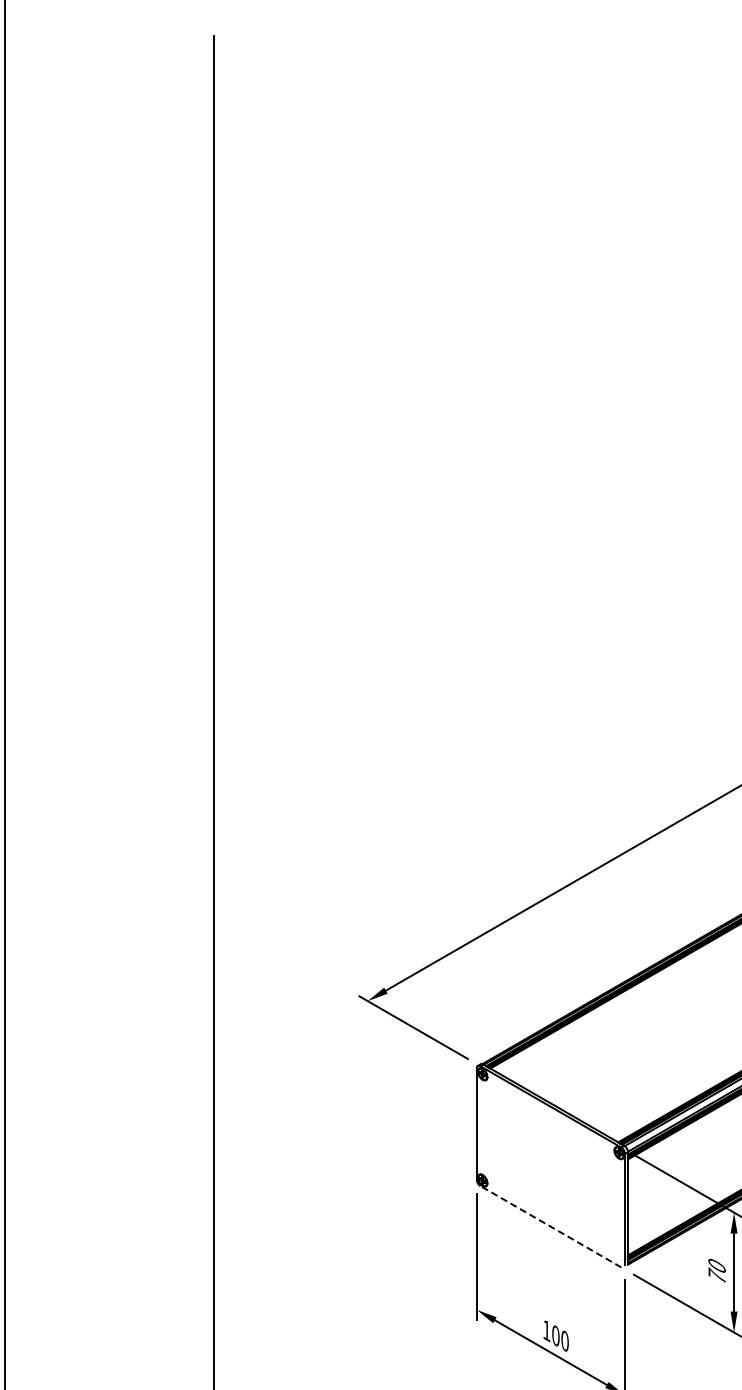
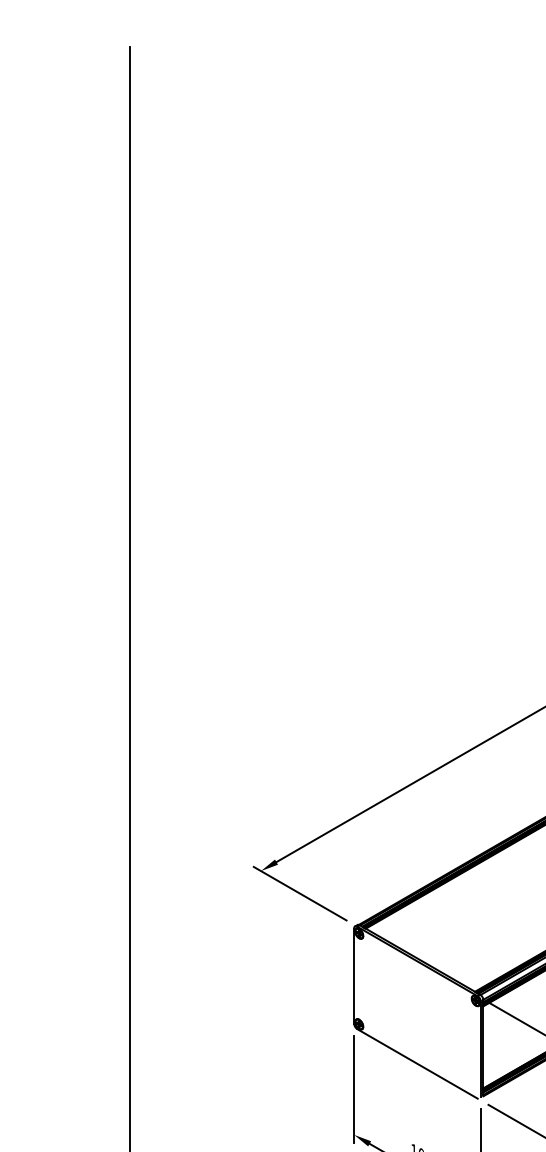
line: (550, 1226) -> (417, 1063), dashed -> solid

